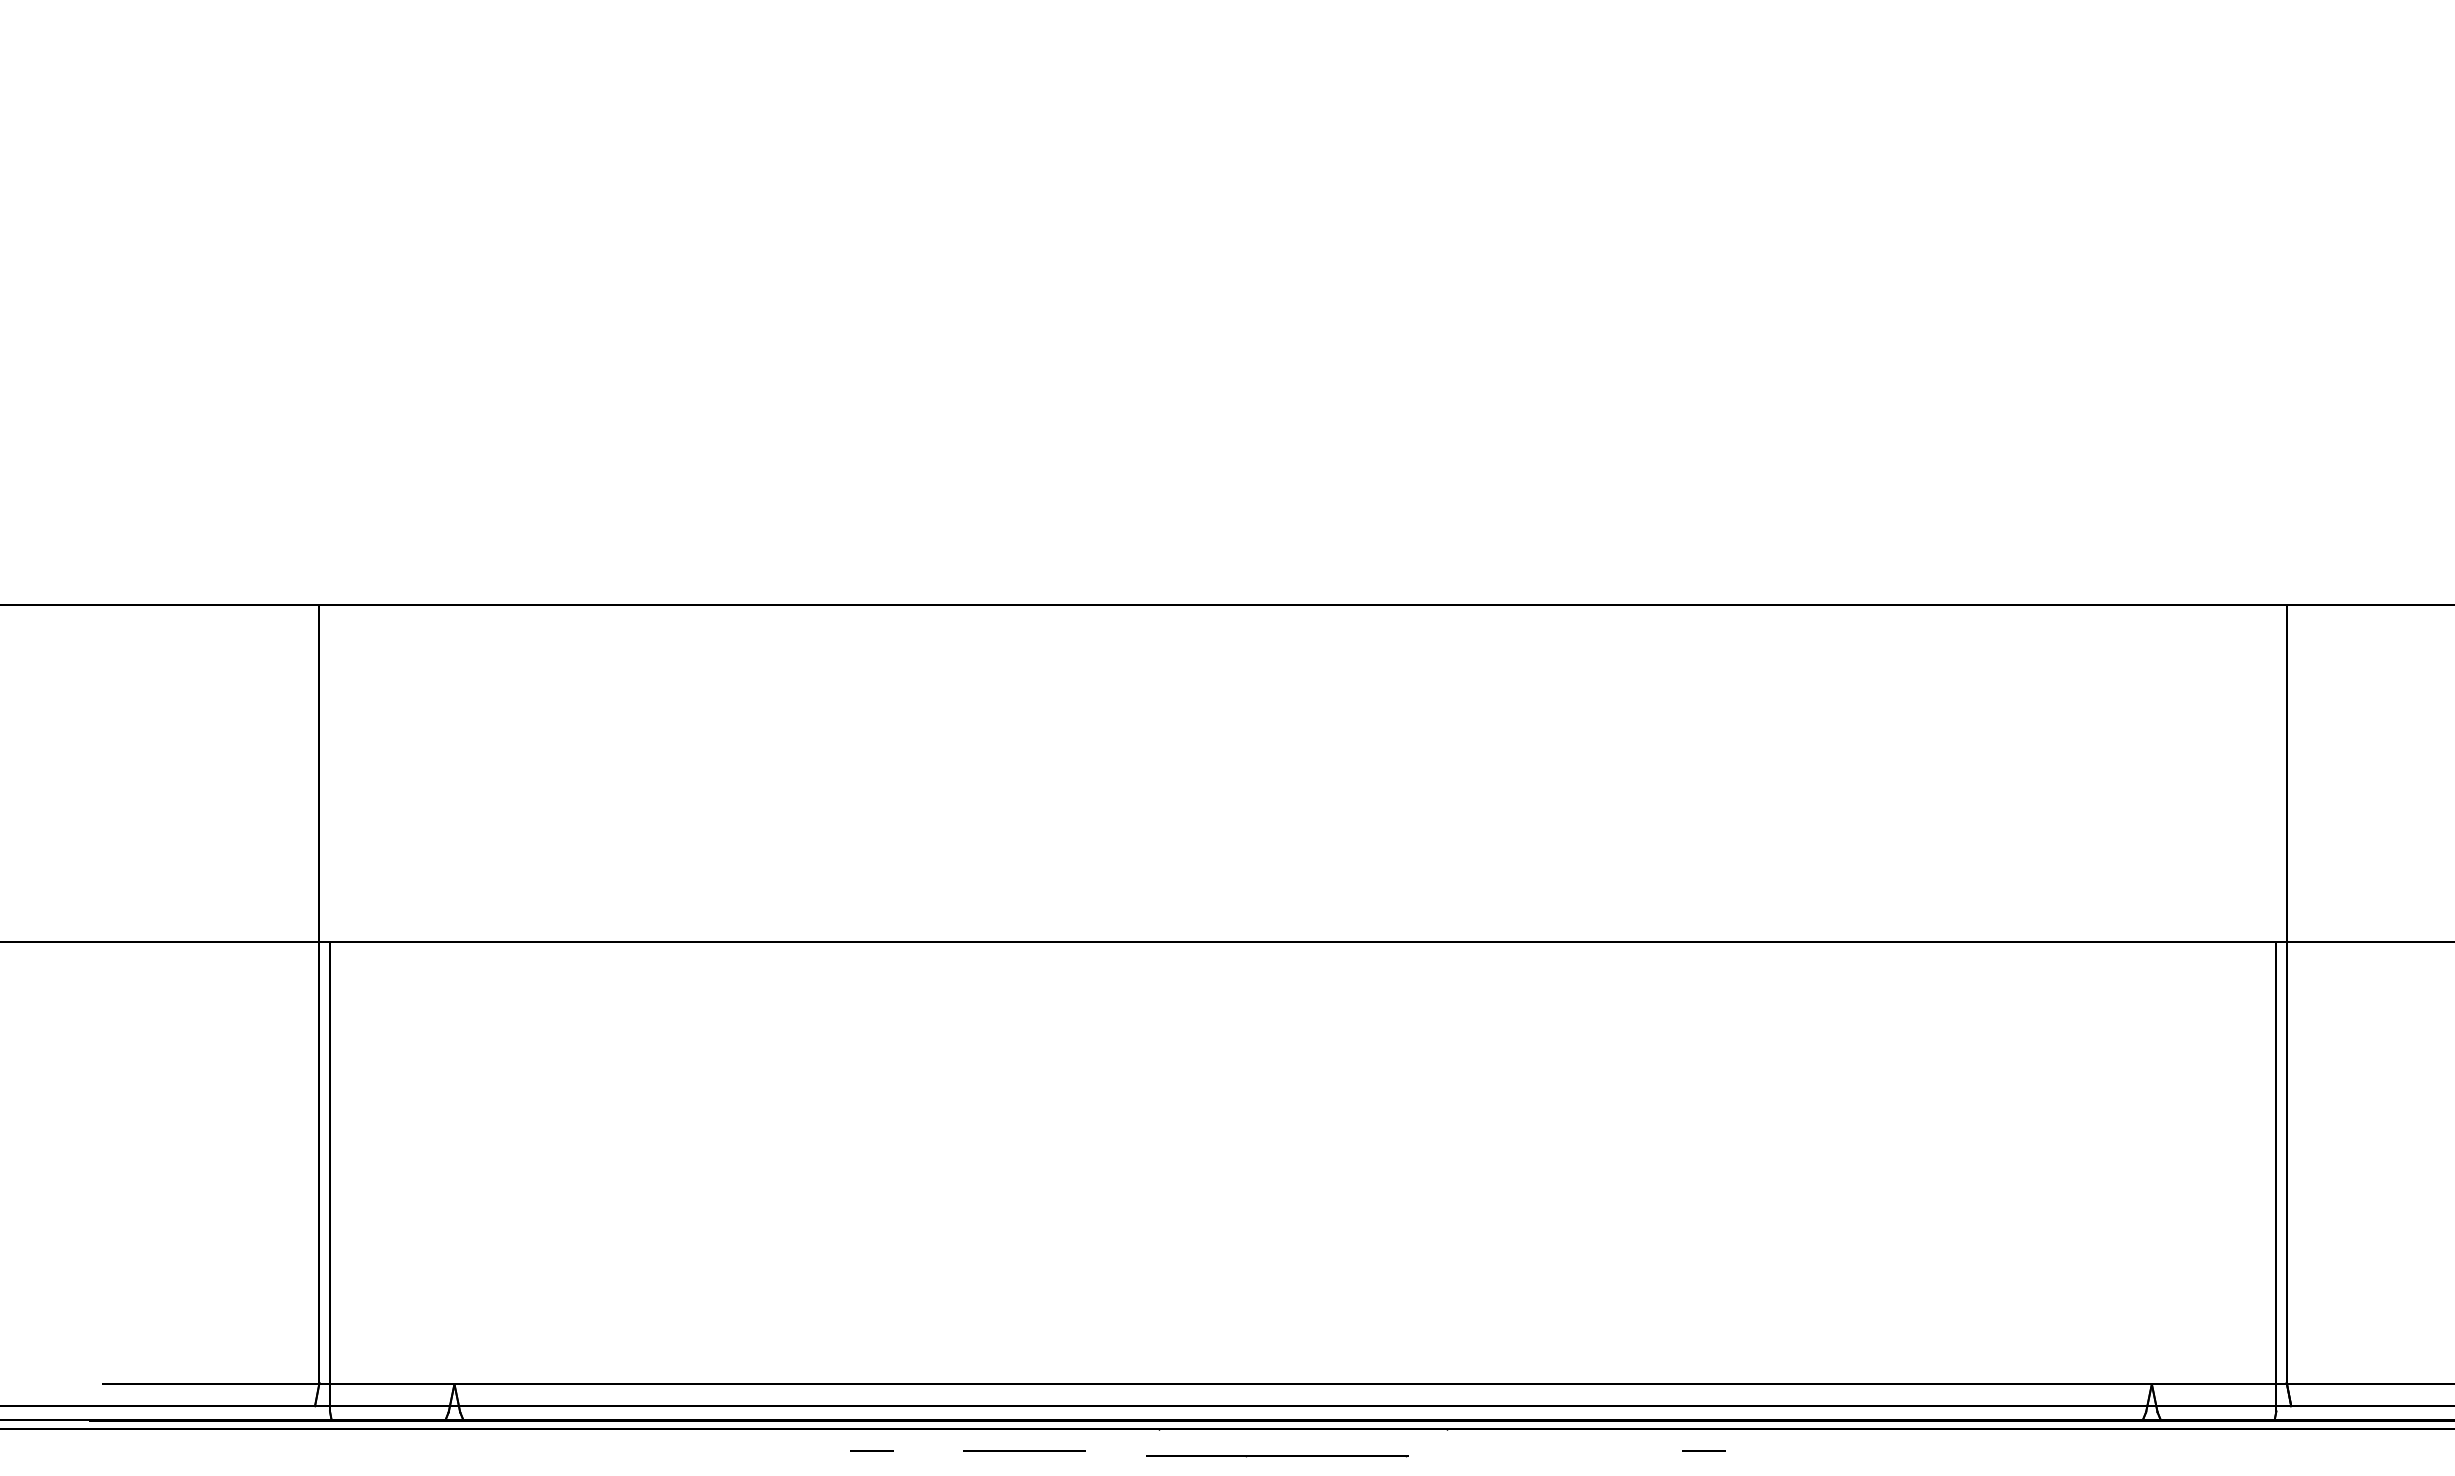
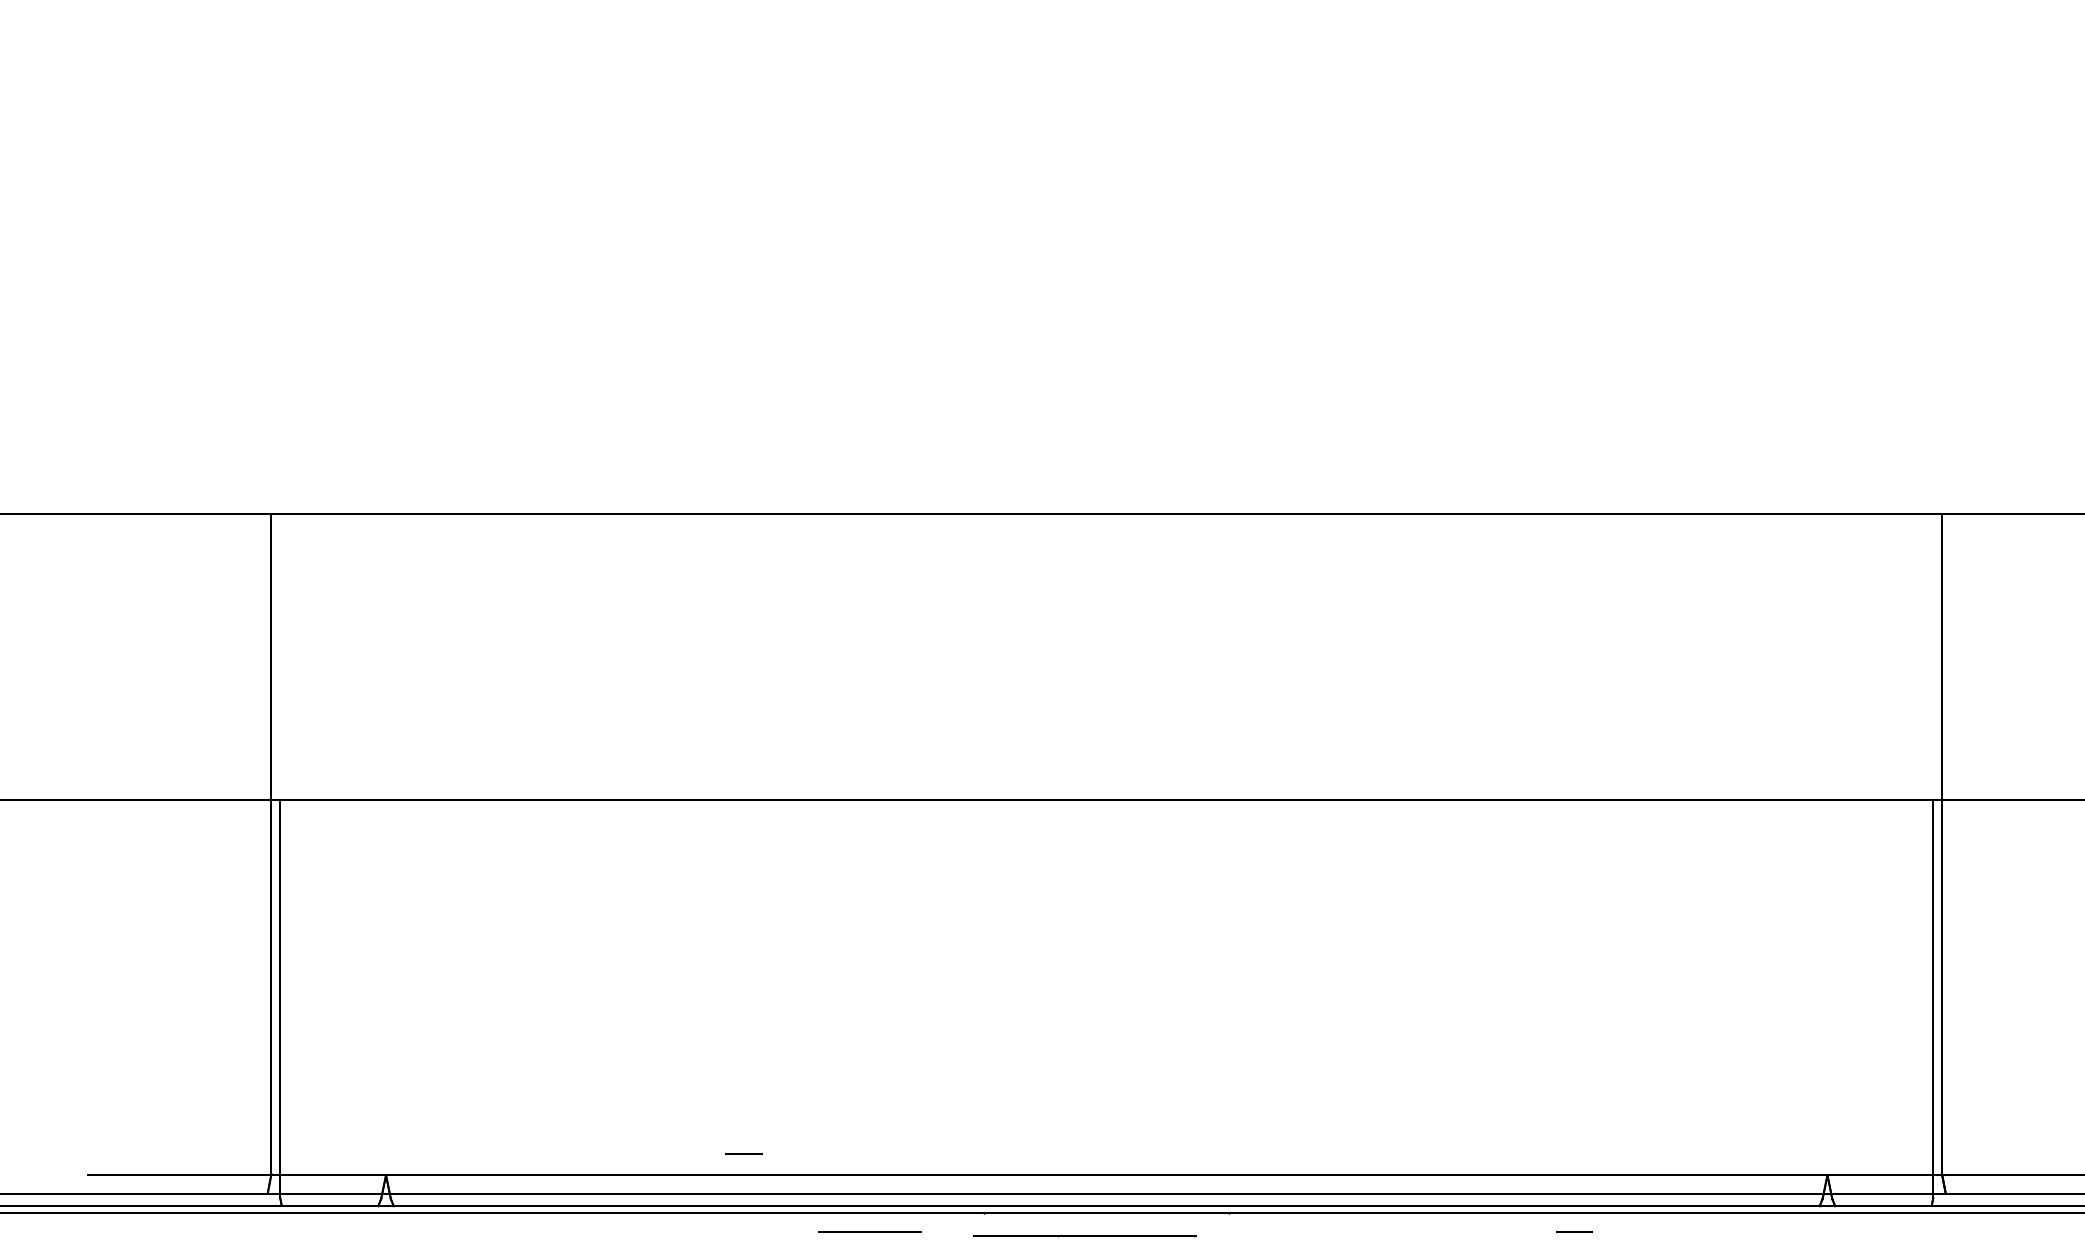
line: (871, 1450) -> (743, 1153), moved
line: (1703, 1450) -> (1574, 1231), moved

